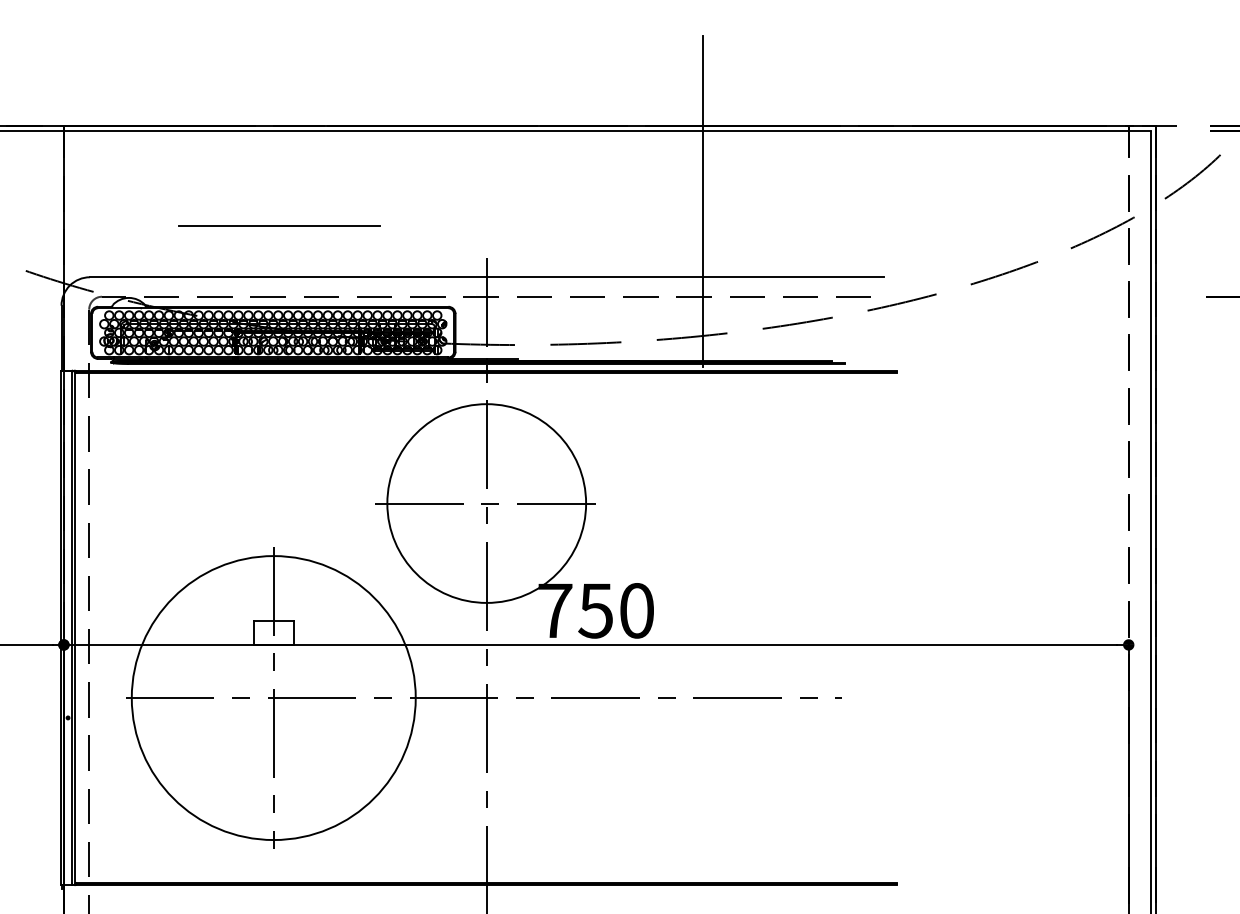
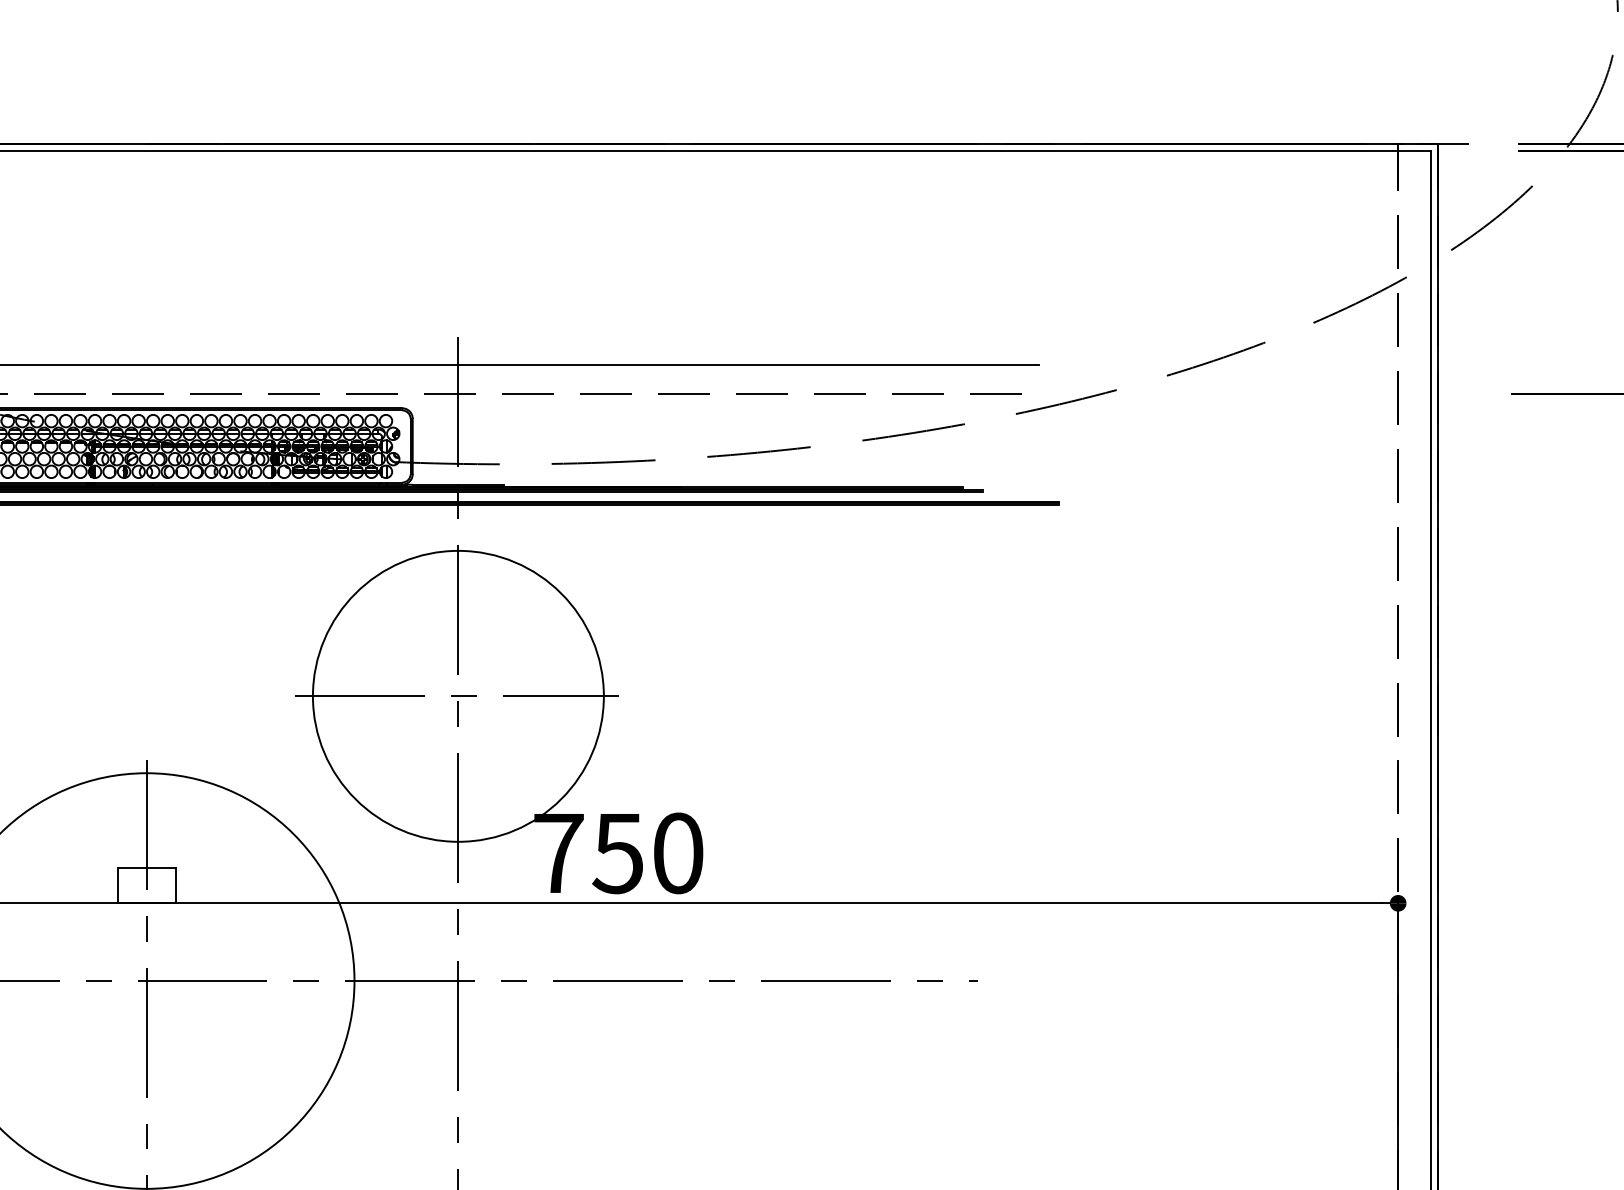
line: (702, 200) -> (774, 252), removed
line: (278, 225) -> (153, 289), removed

